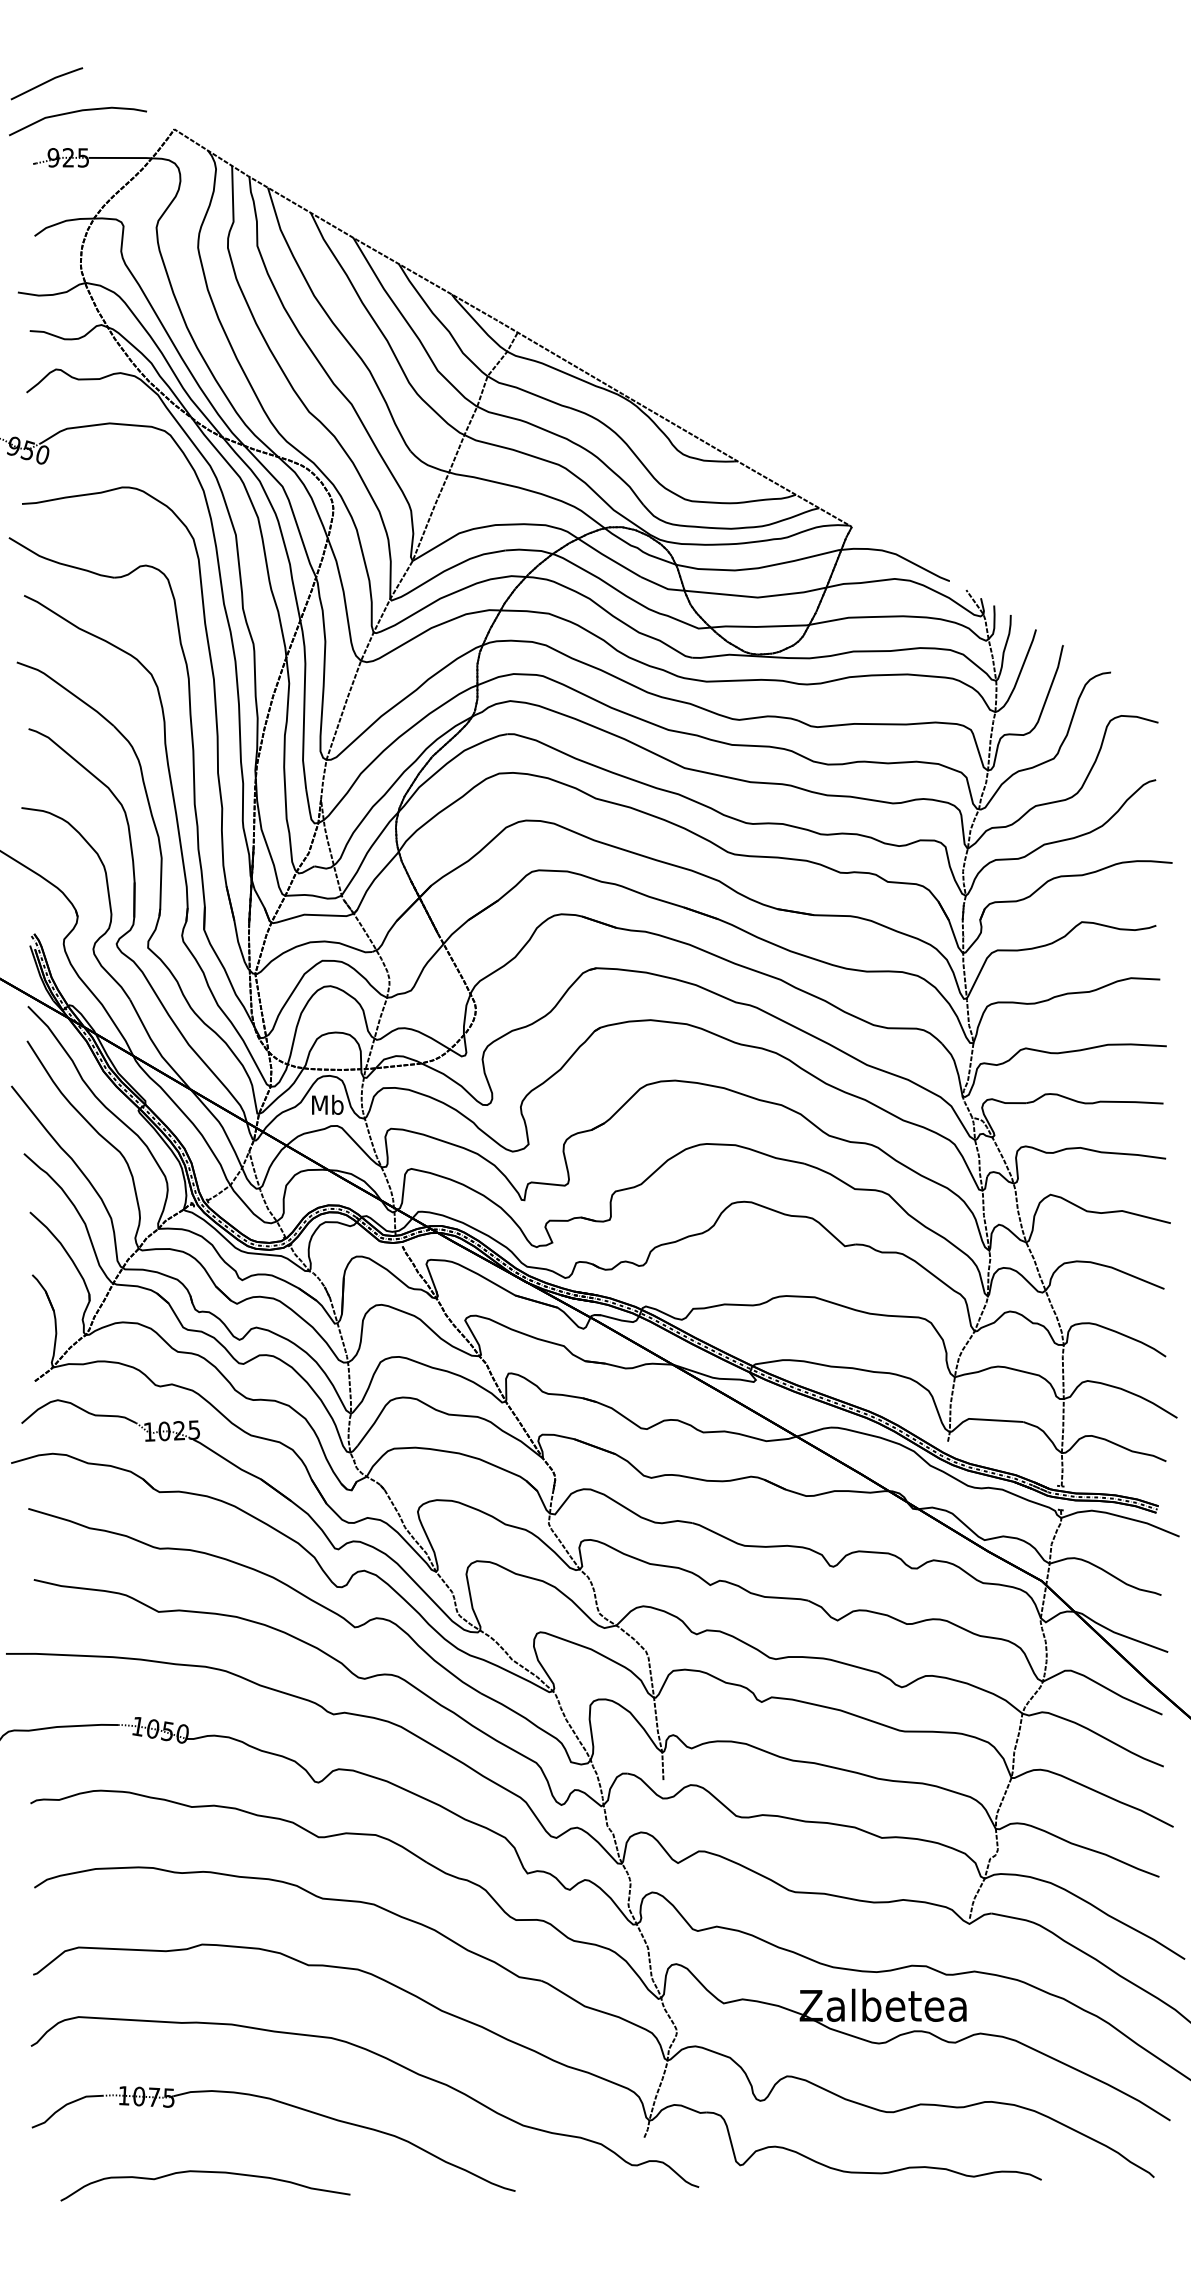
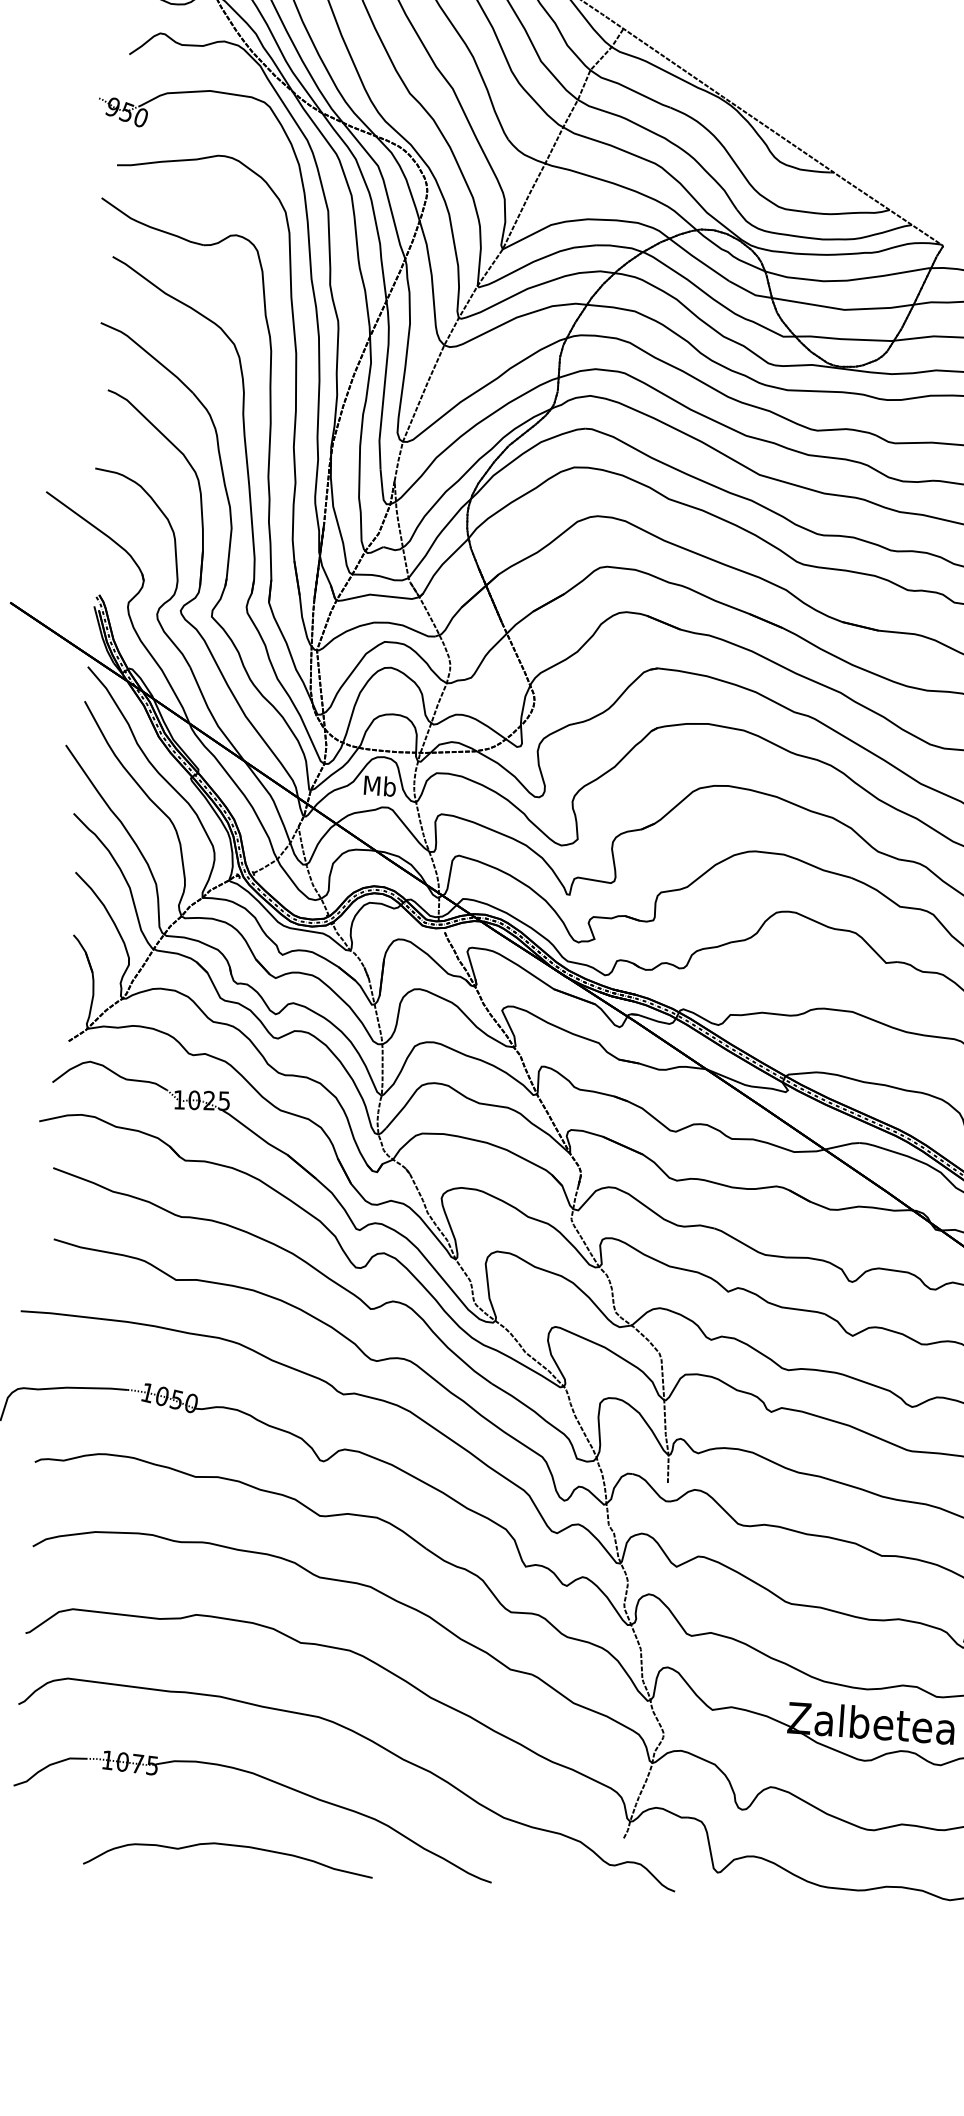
curve: (205, 2172) -> (229, 1845), moved

